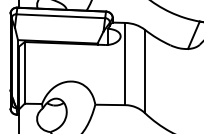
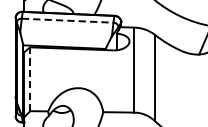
line: (61, 16) -> (68, 20), solid -> dashed
line: (24, 72) -> (30, 78), solid -> dashed

